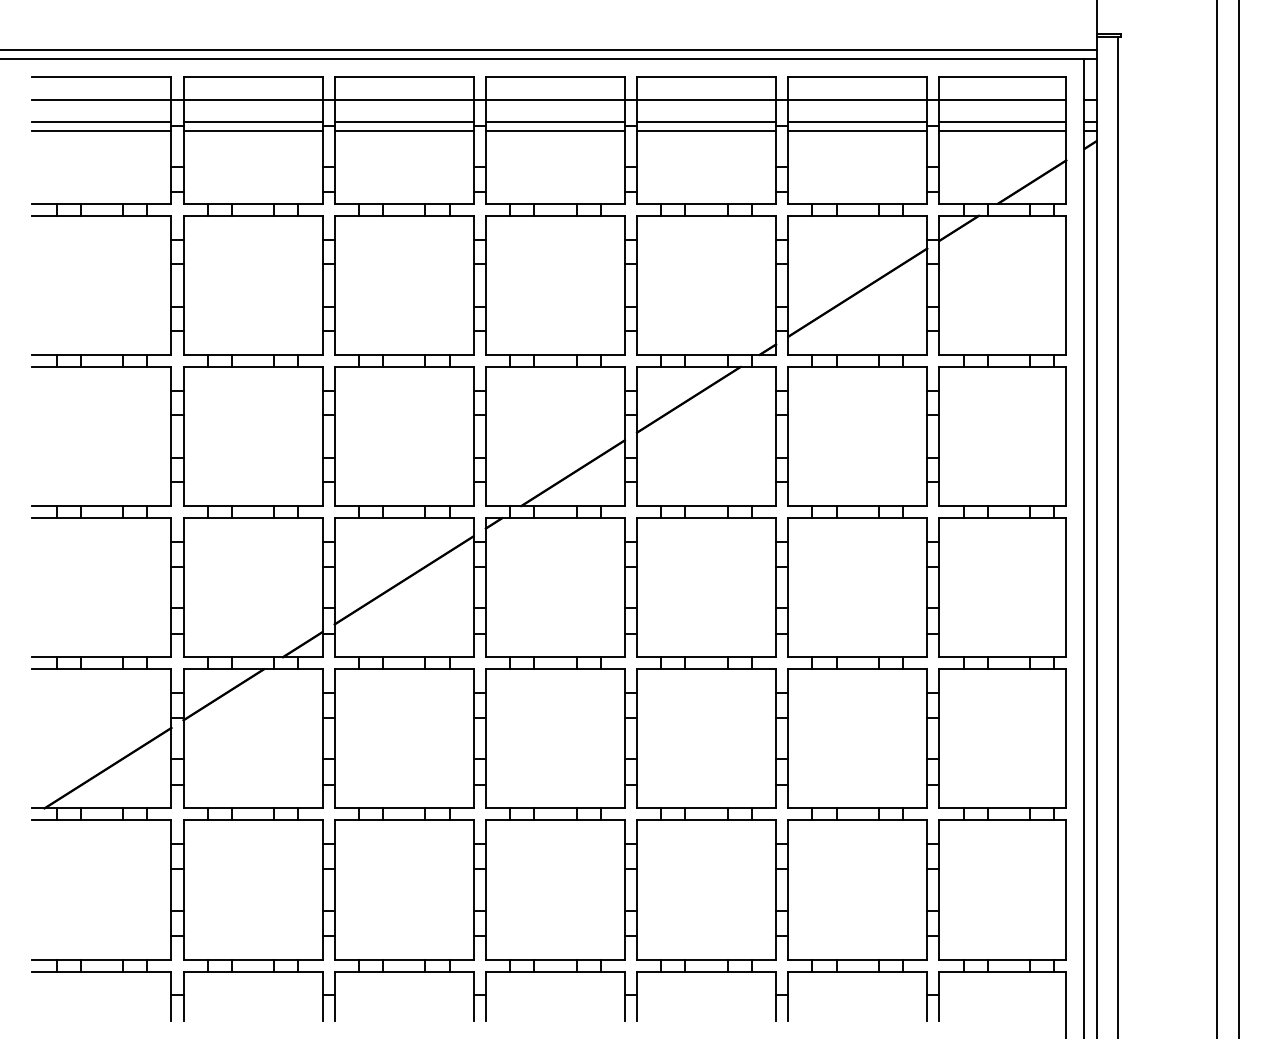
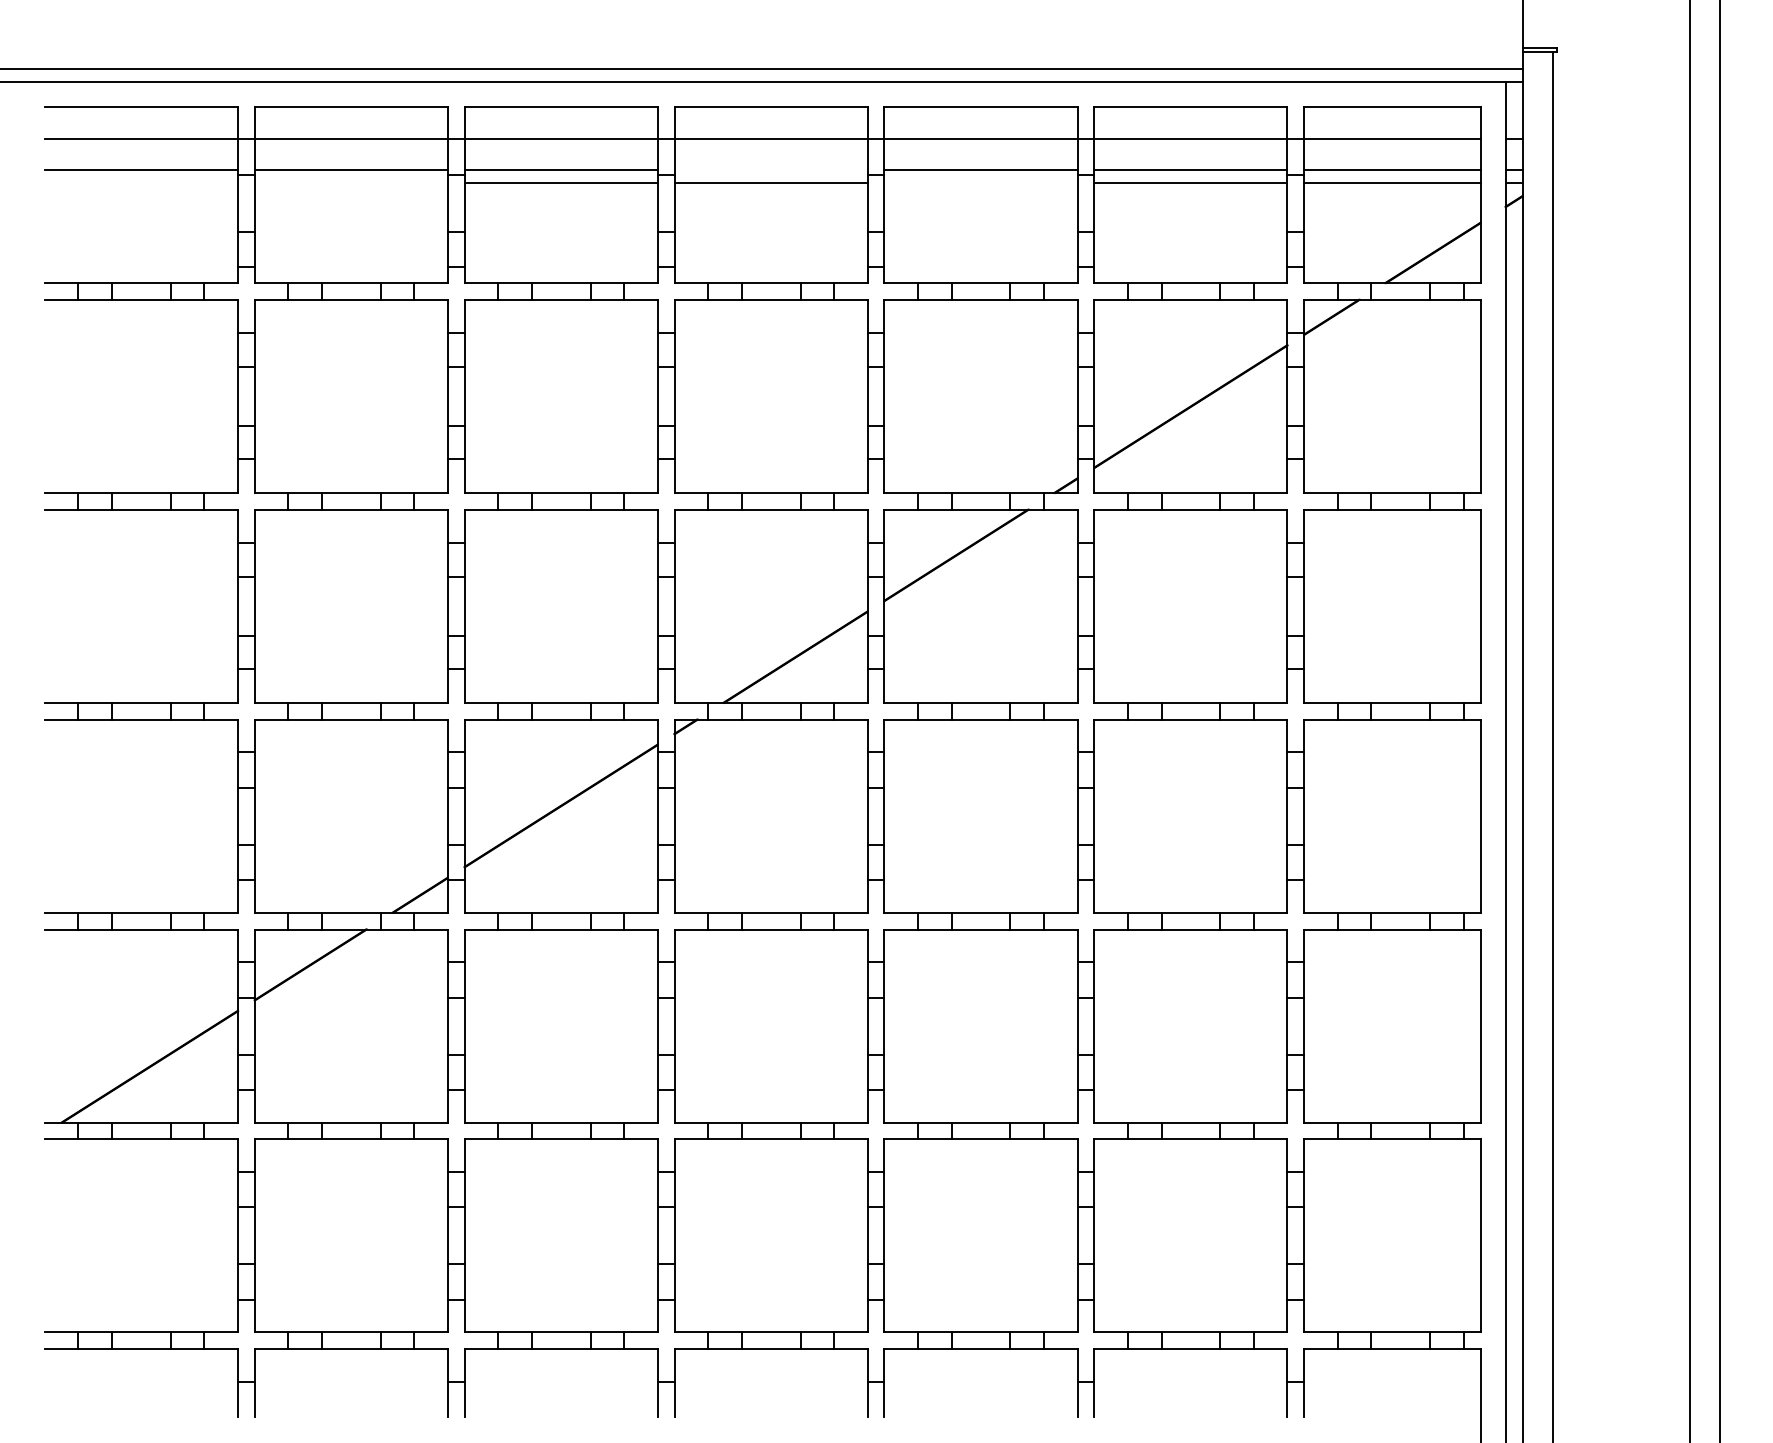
line: (554, 121) -> (770, 169), removed
line: (101, 131) -> (141, 182), removed
line: (252, 131) -> (350, 182), removed
line: (706, 131) -> (980, 182), removed

